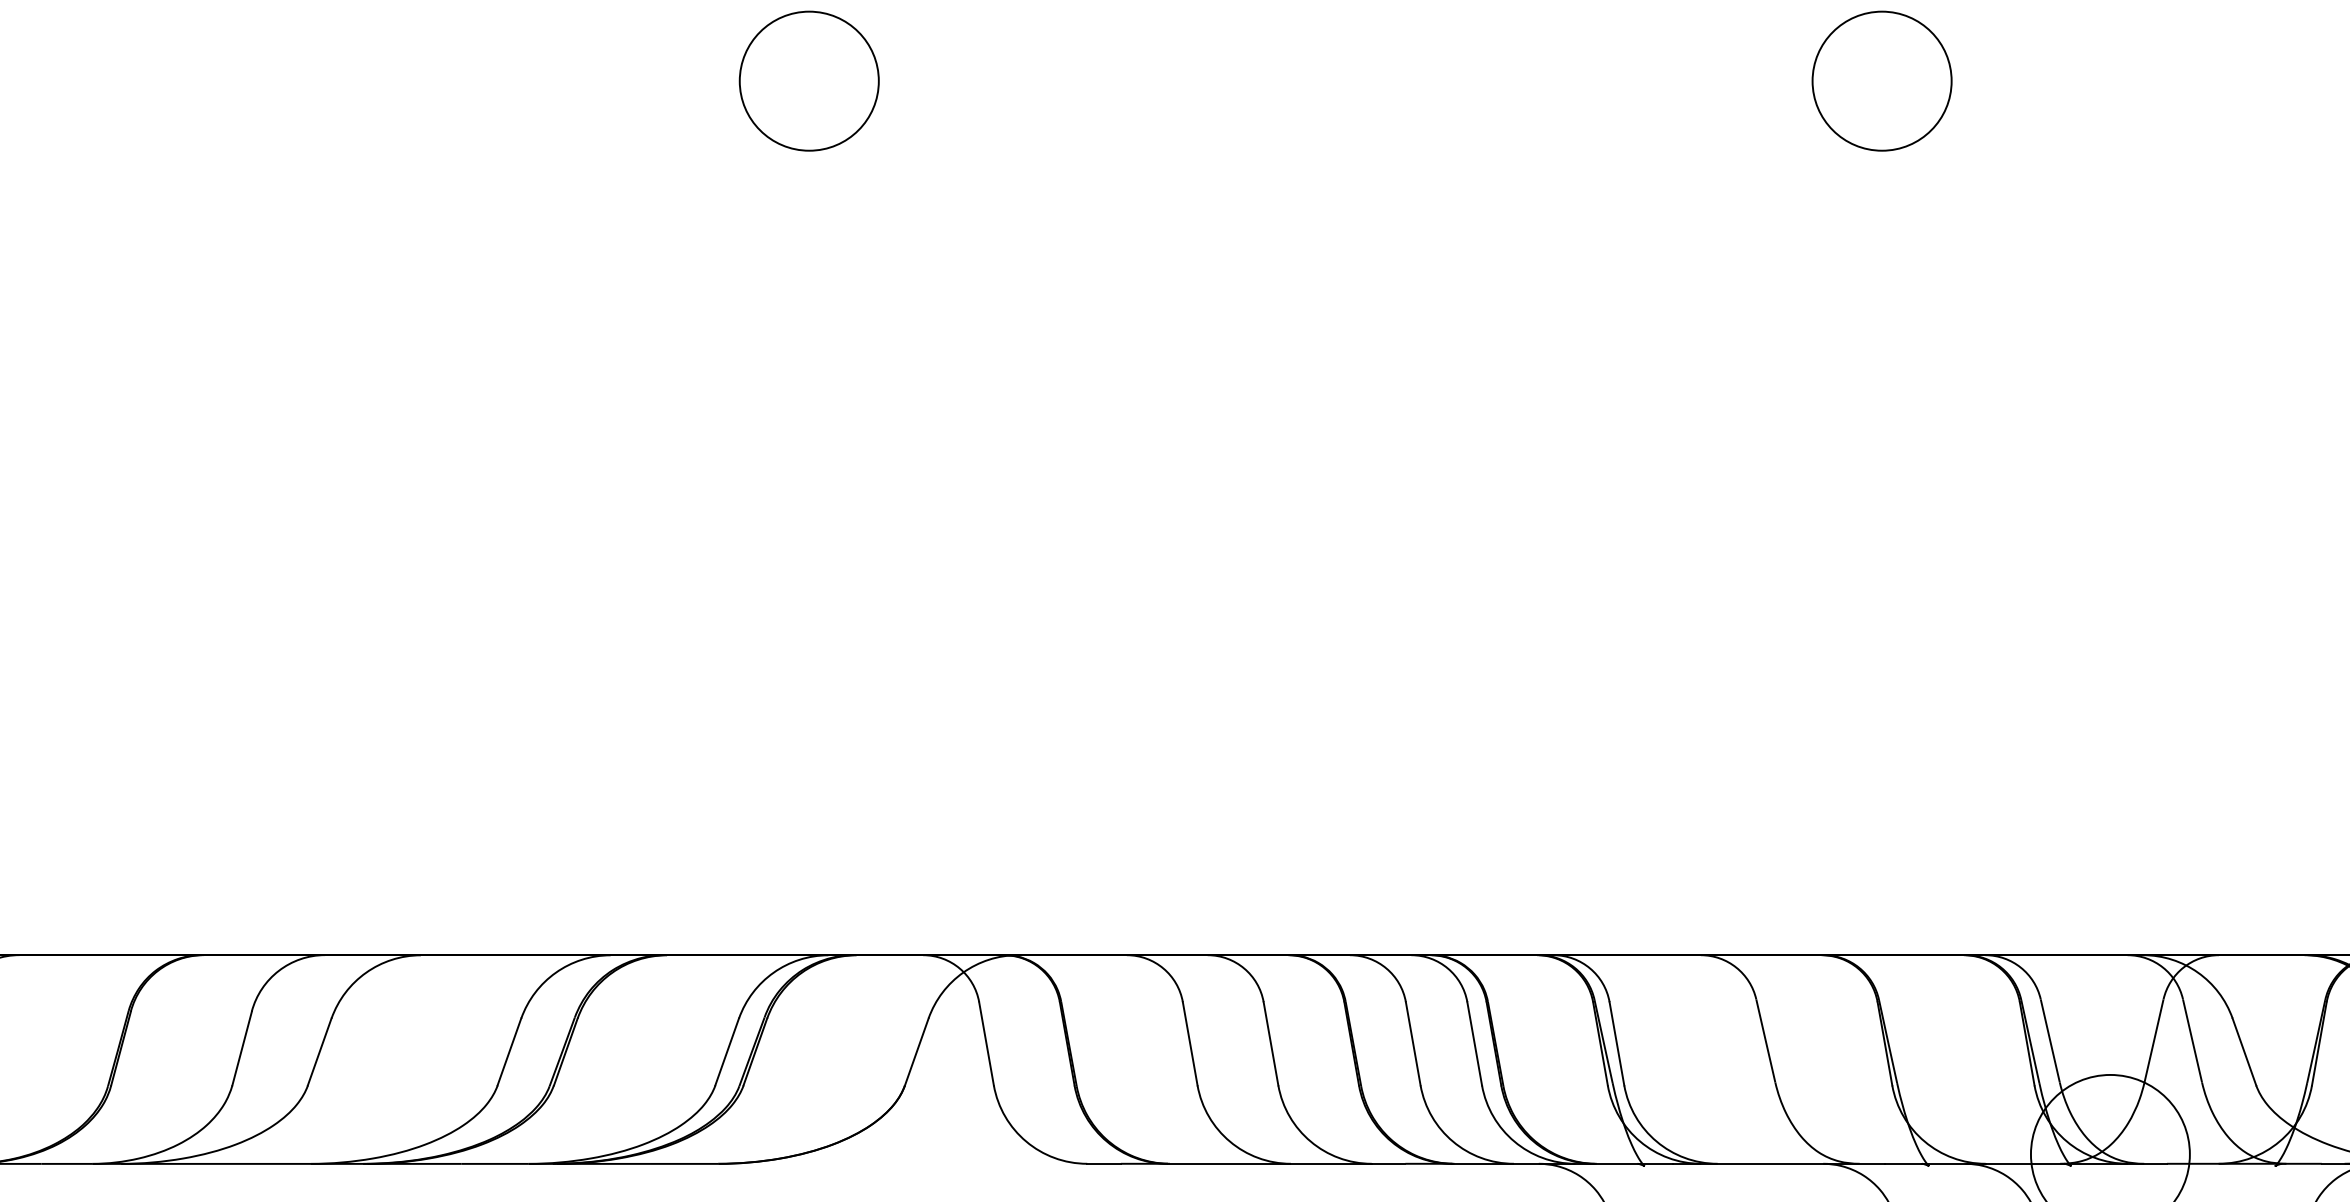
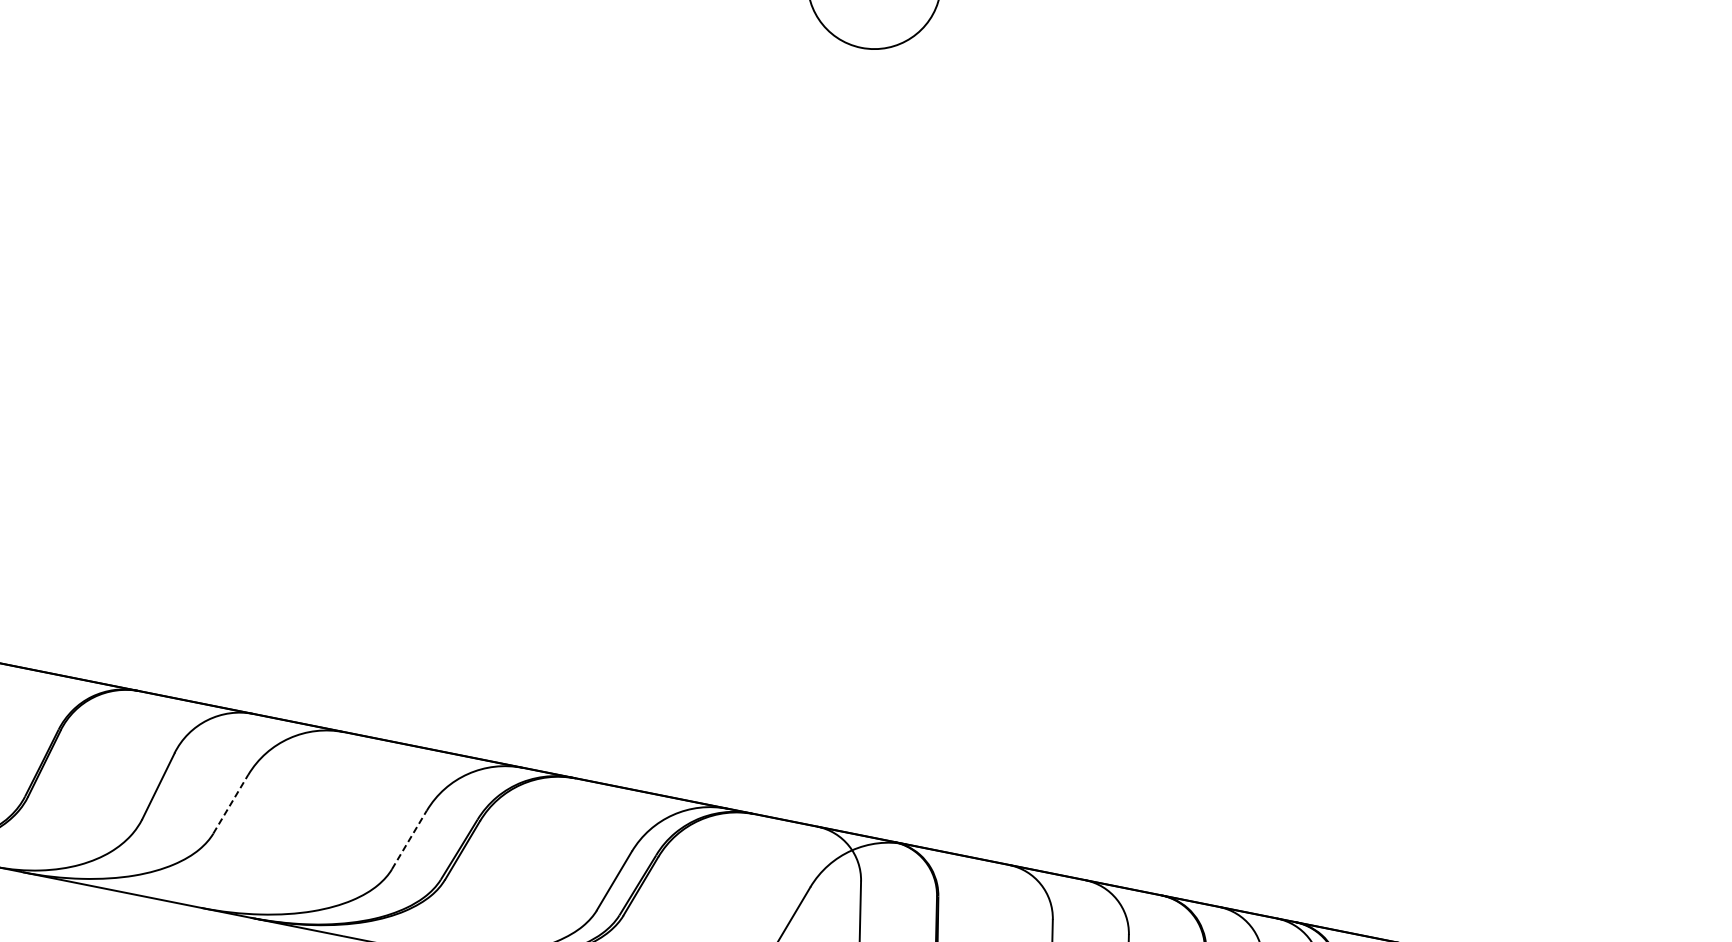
line: (319, 1051) -> (230, 803), solid -> dashed
line: (509, 1051) -> (409, 839), solid -> dashed

